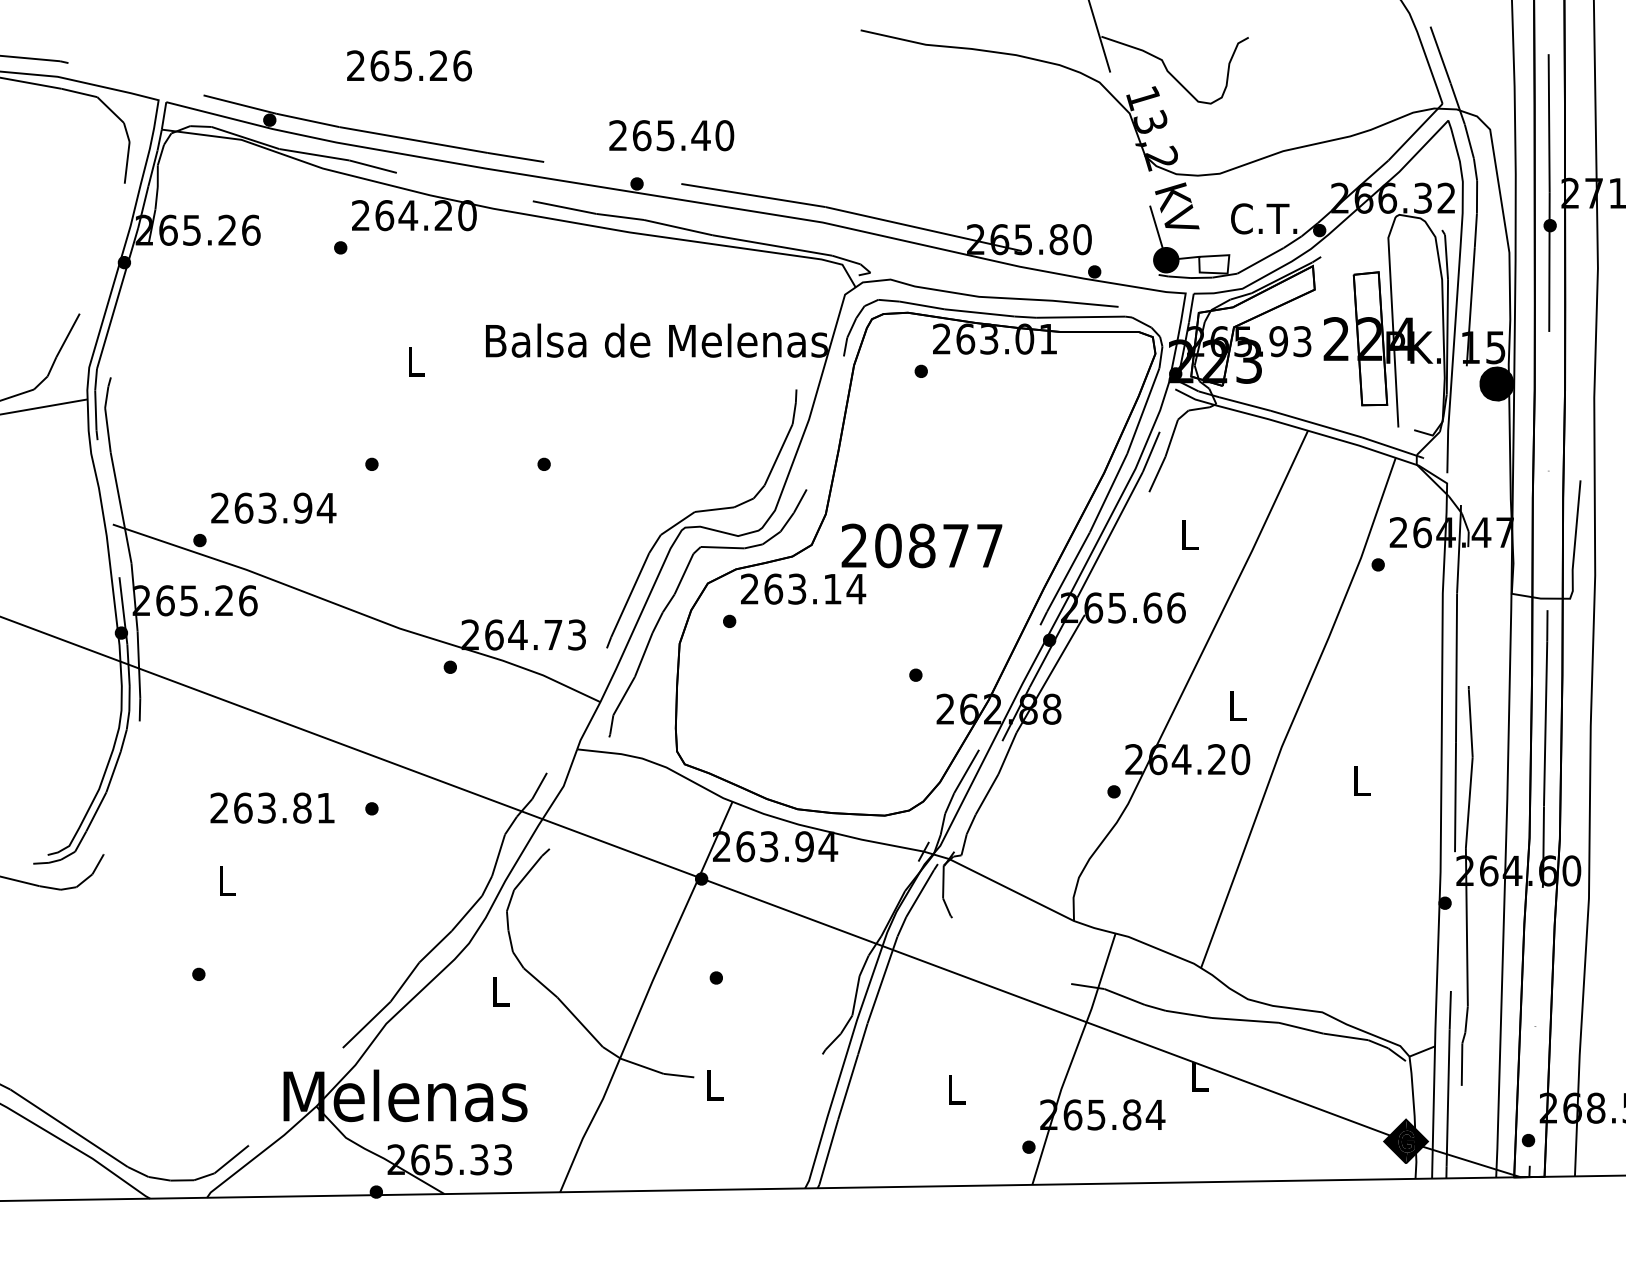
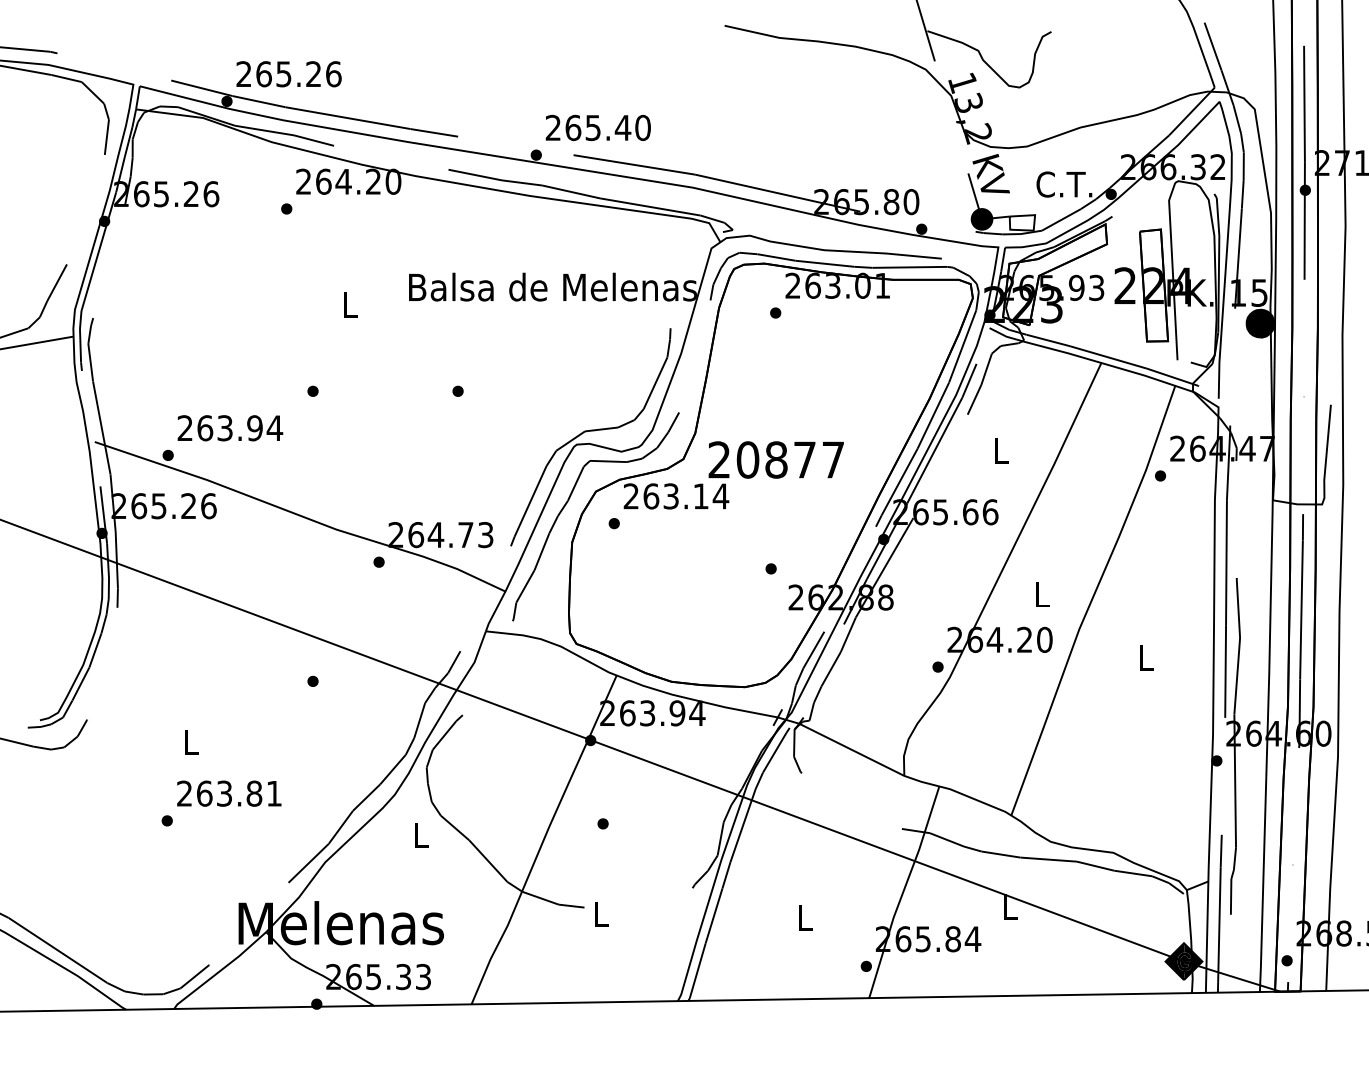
text: (409, 65) -> (289, 73), moved
text: (671, 135) -> (598, 127), moved
text: (272, 807) -> (229, 793), moved

